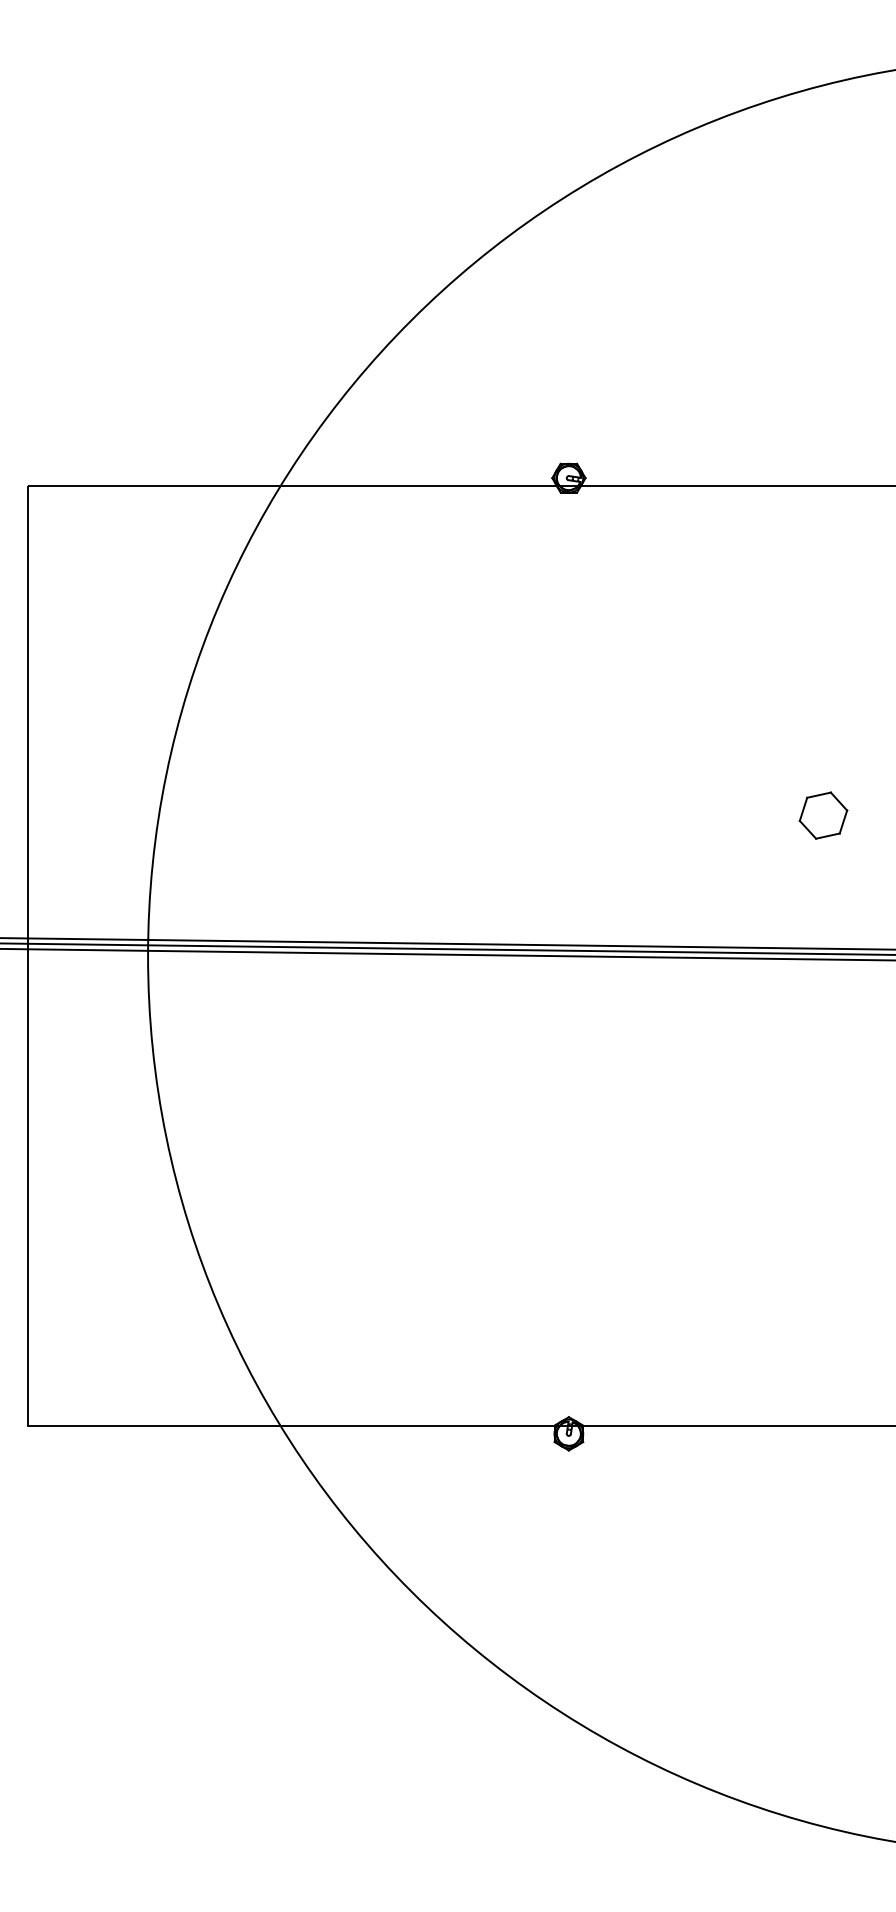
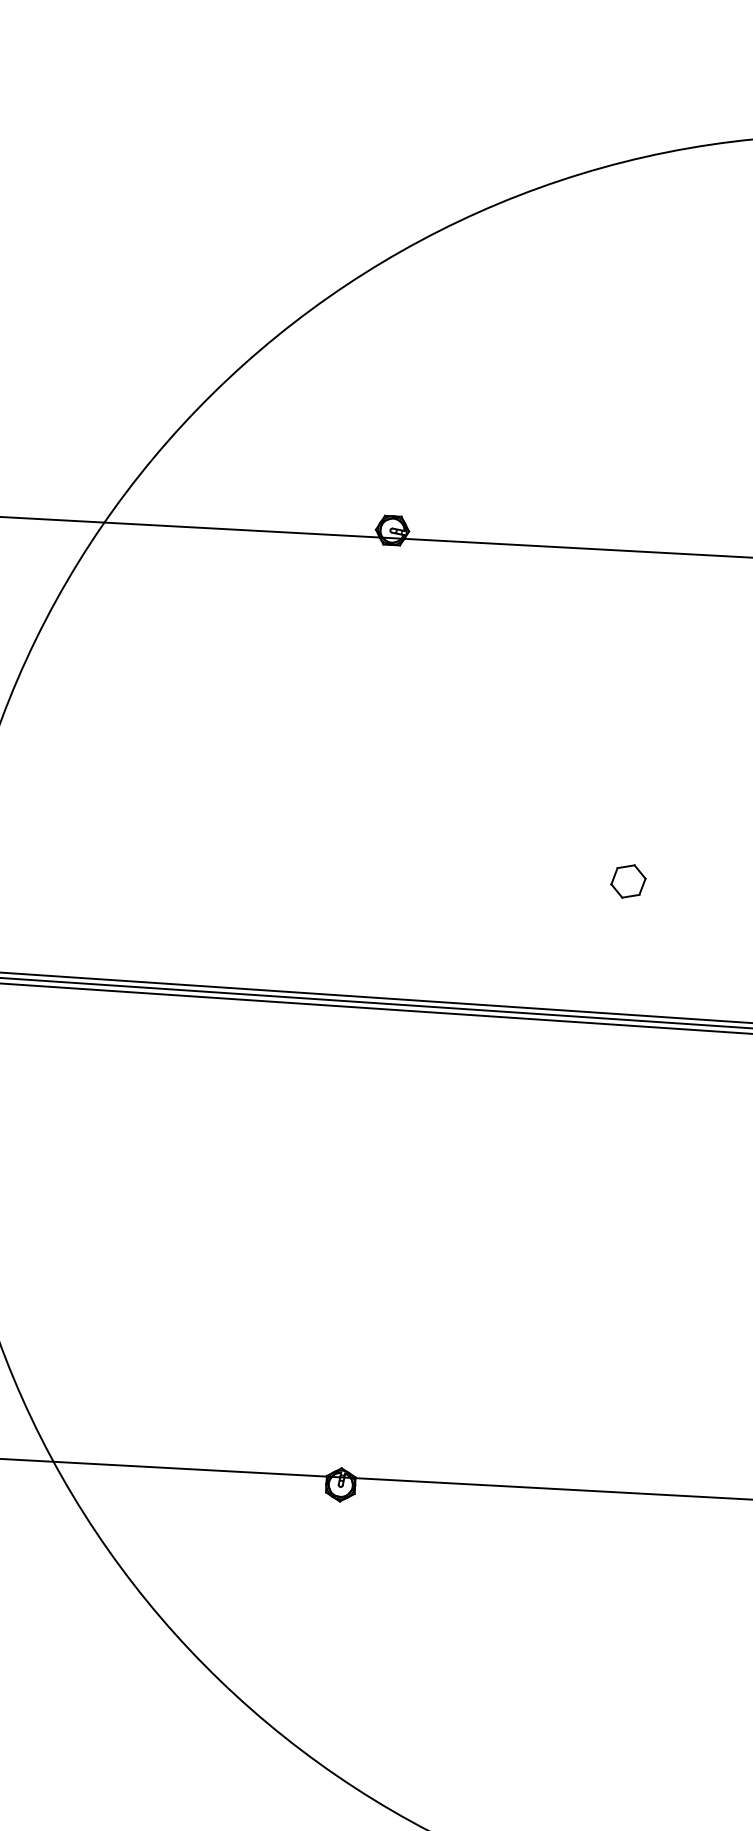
part: (823, 815) -> (628, 881), size x0.71

